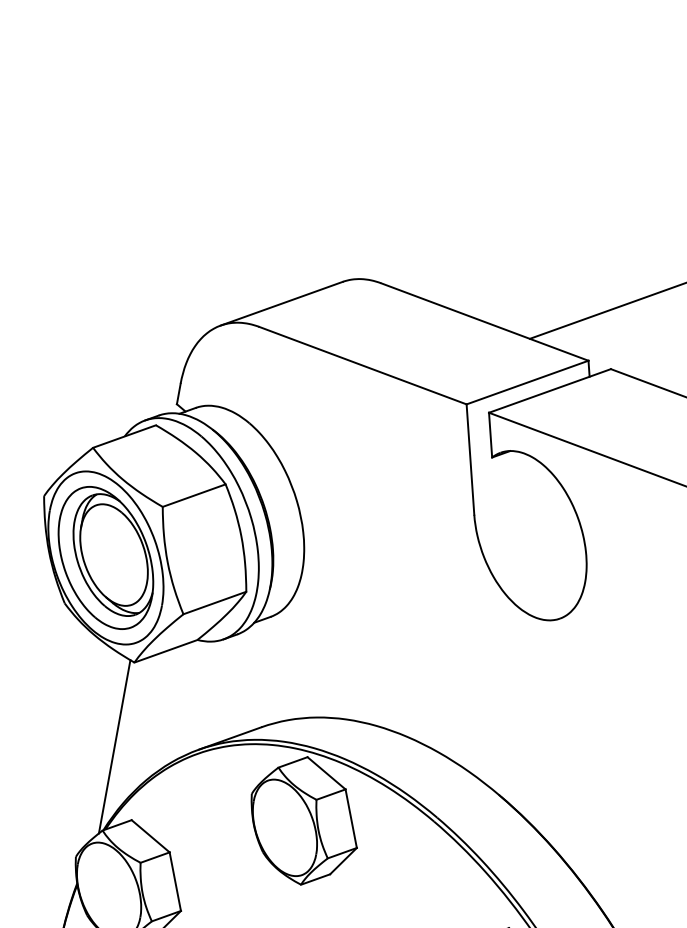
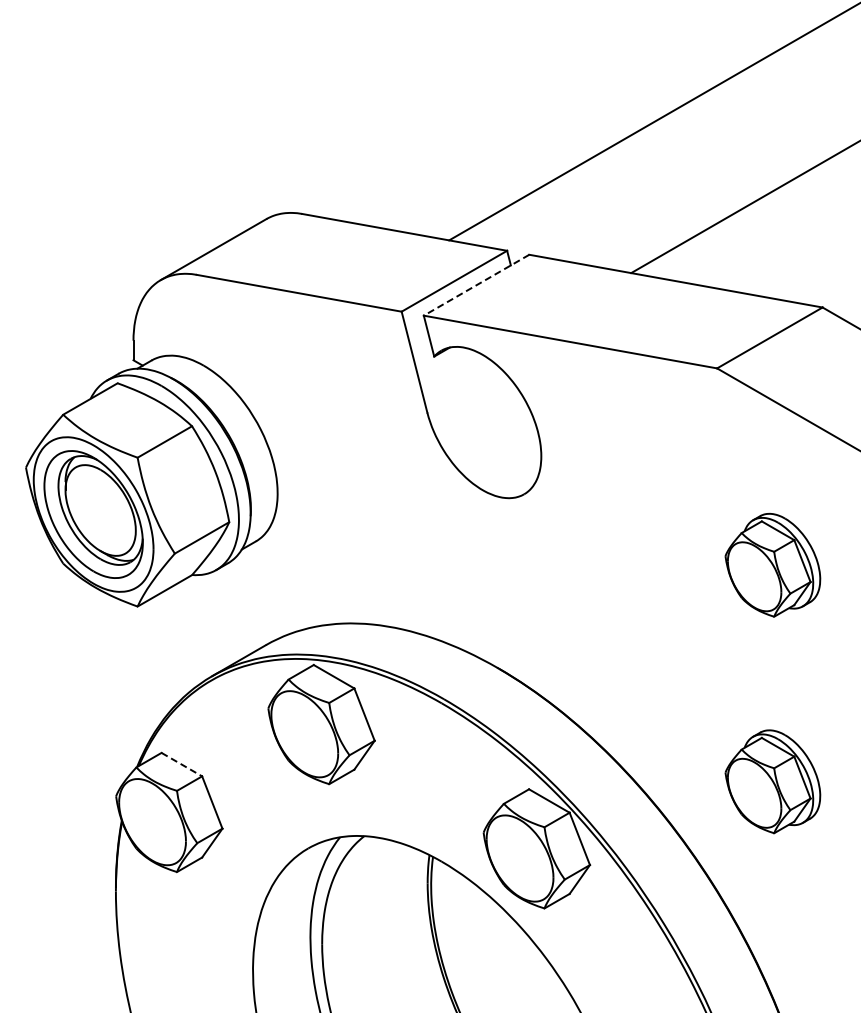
line: (549, 391) -> (476, 285), solid -> dashed
line: (114, 746) -> (133, 687), removed
line: (151, 836) -> (182, 764), solid -> dashed

